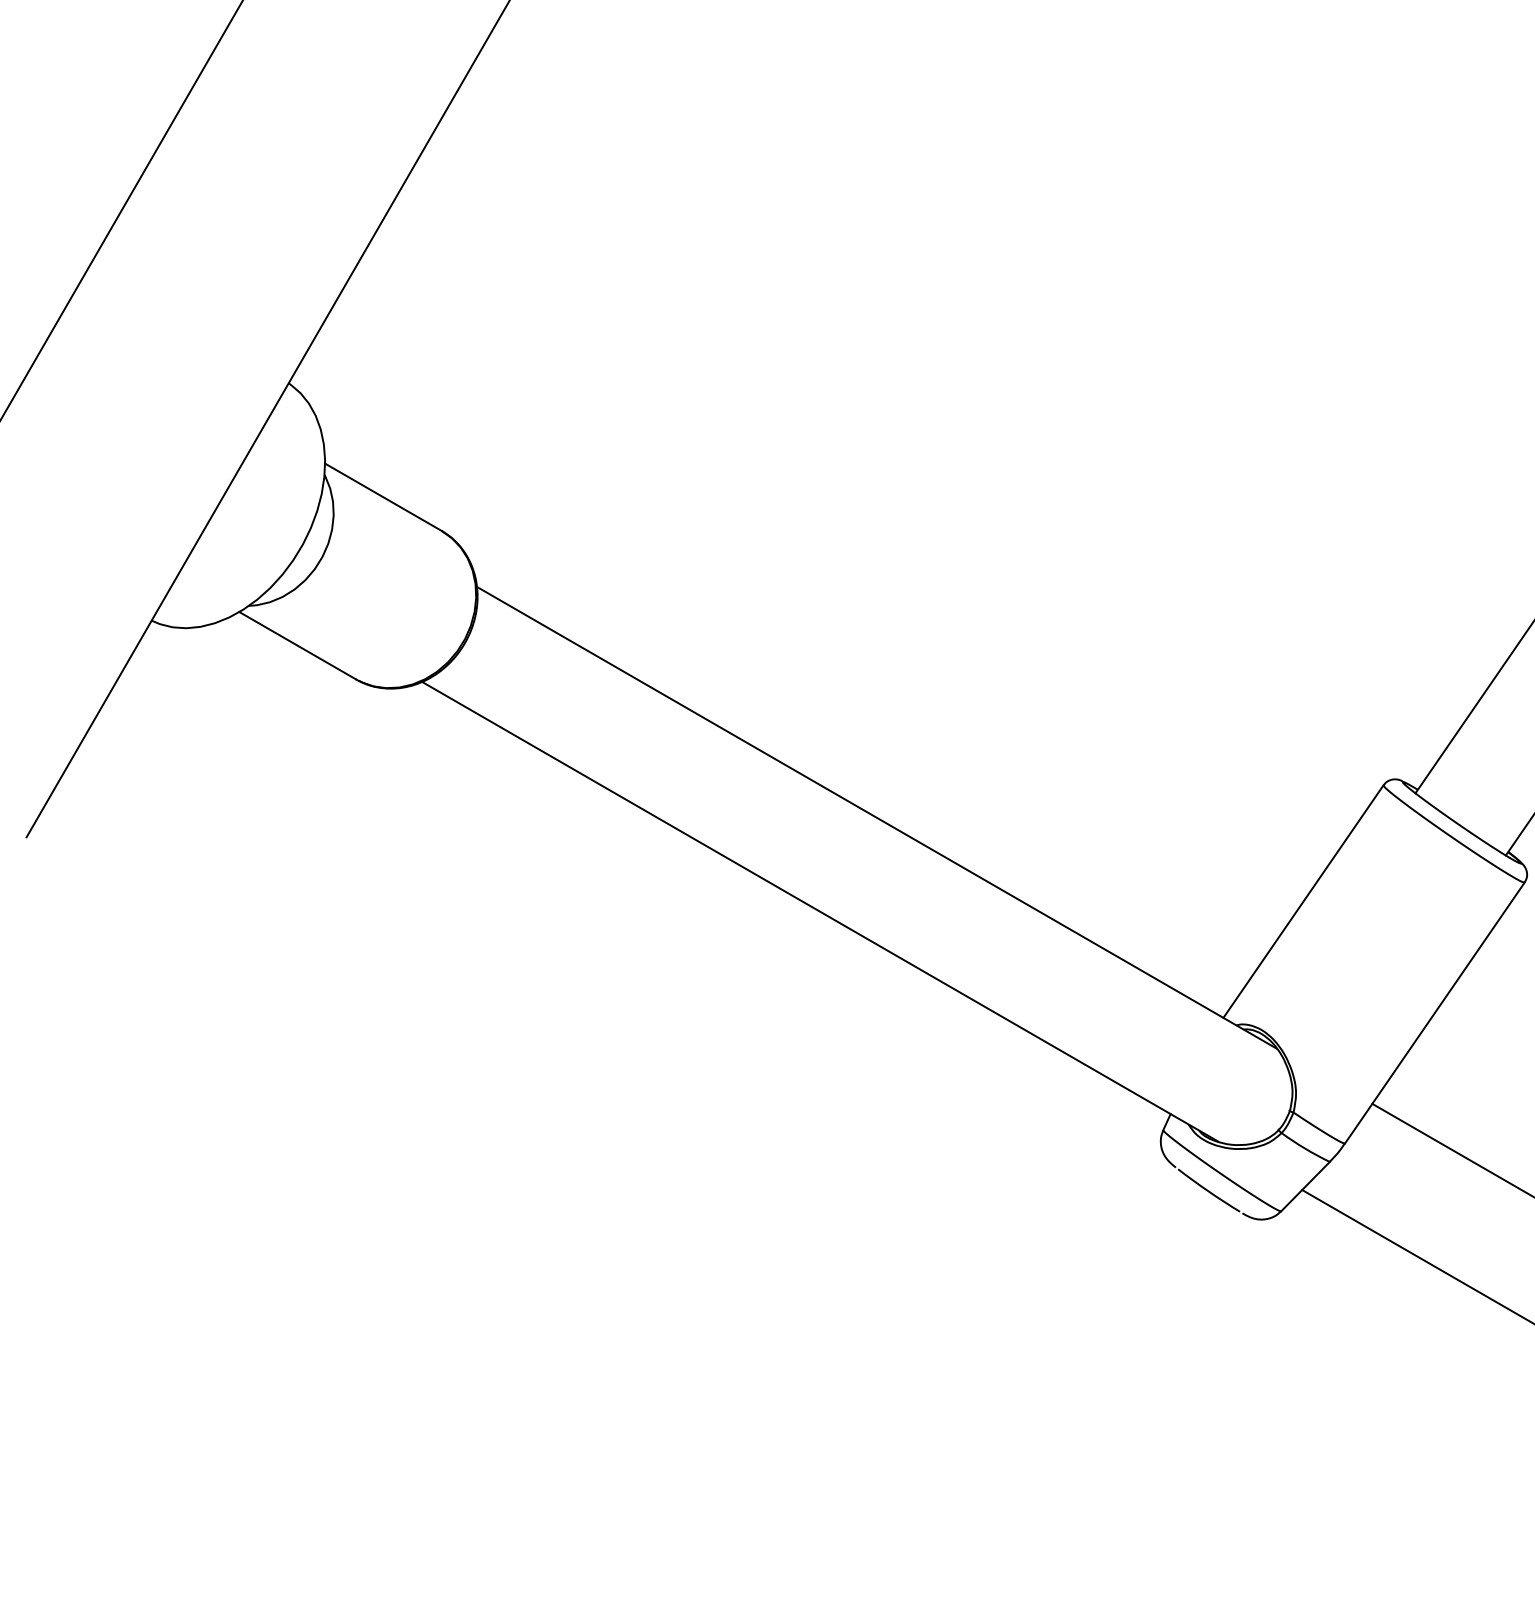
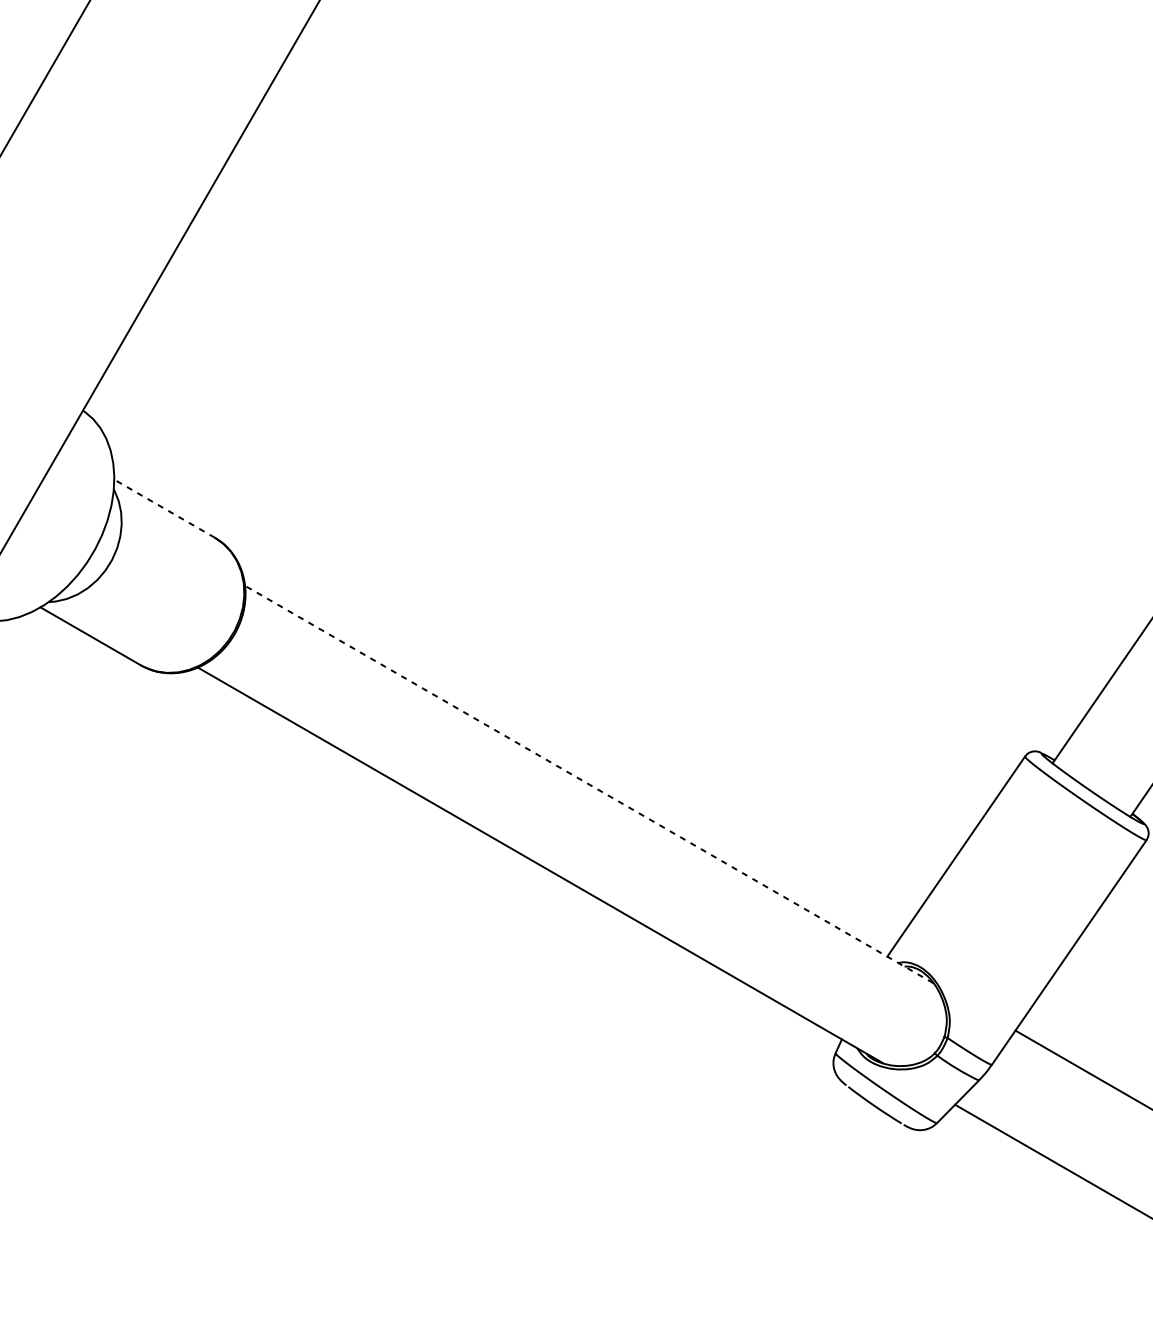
line: (383, 497) -> (164, 508), solid -> dashed
line: (876, 817) -> (588, 784), solid -> dashed

